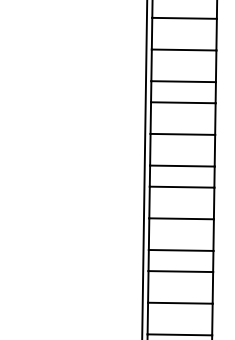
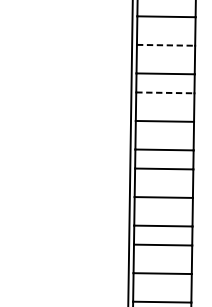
line: (184, 50) -> (166, 45), solid -> dashed
line: (183, 102) -> (165, 92), solid -> dashed

